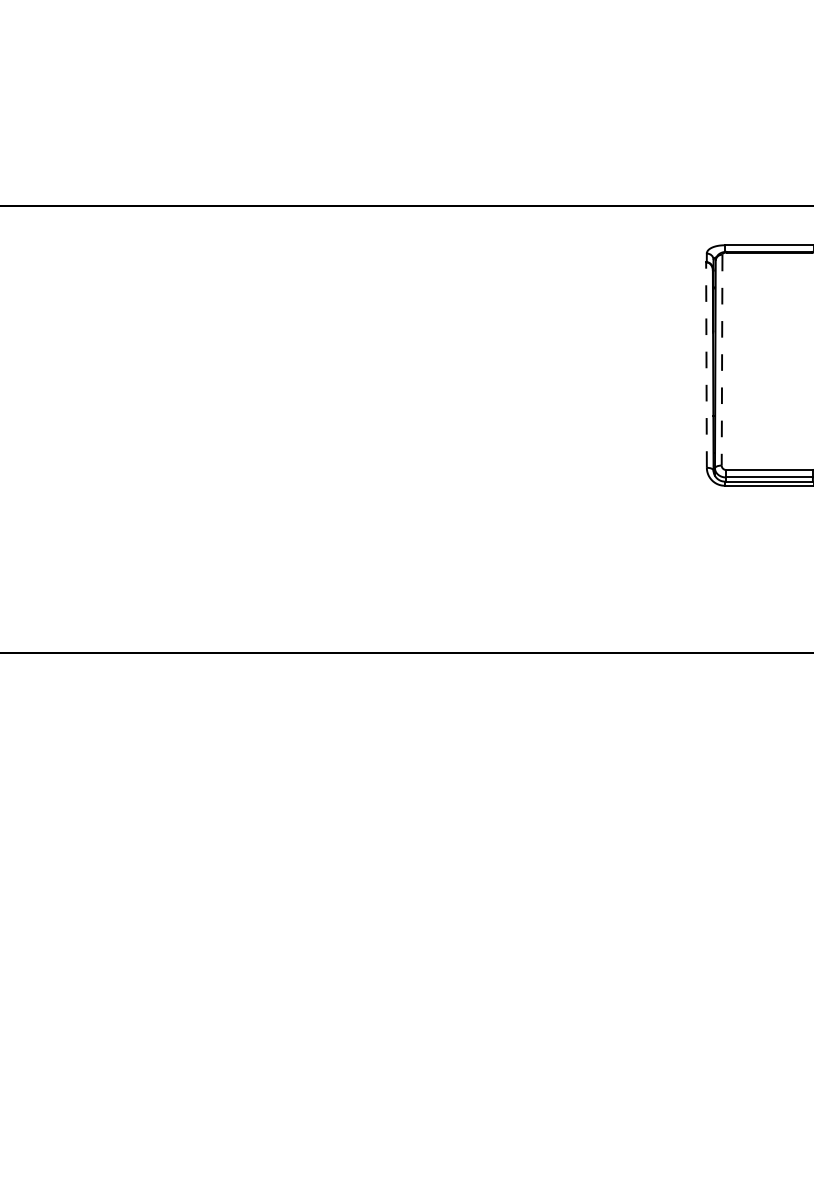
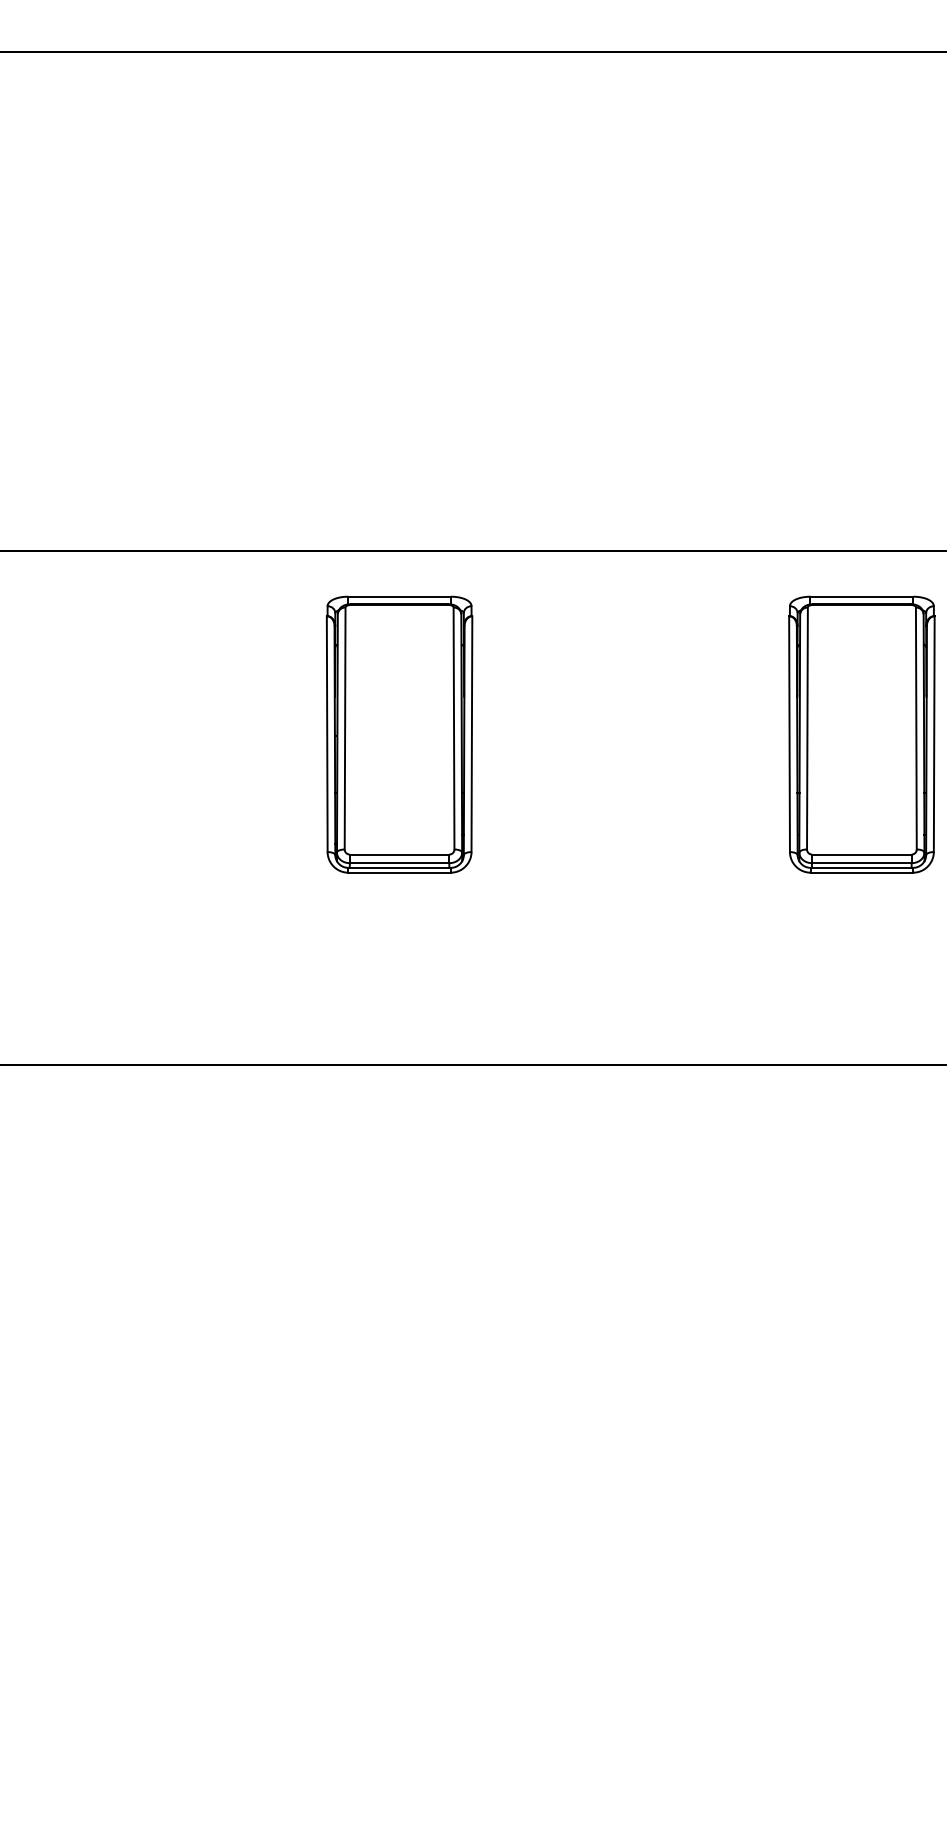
line: (722, 360) -> (807, 728), dashed -> solid
part: (366, 365) -> (399, 734), added
line: (706, 365) -> (789, 734), dashed -> solid

